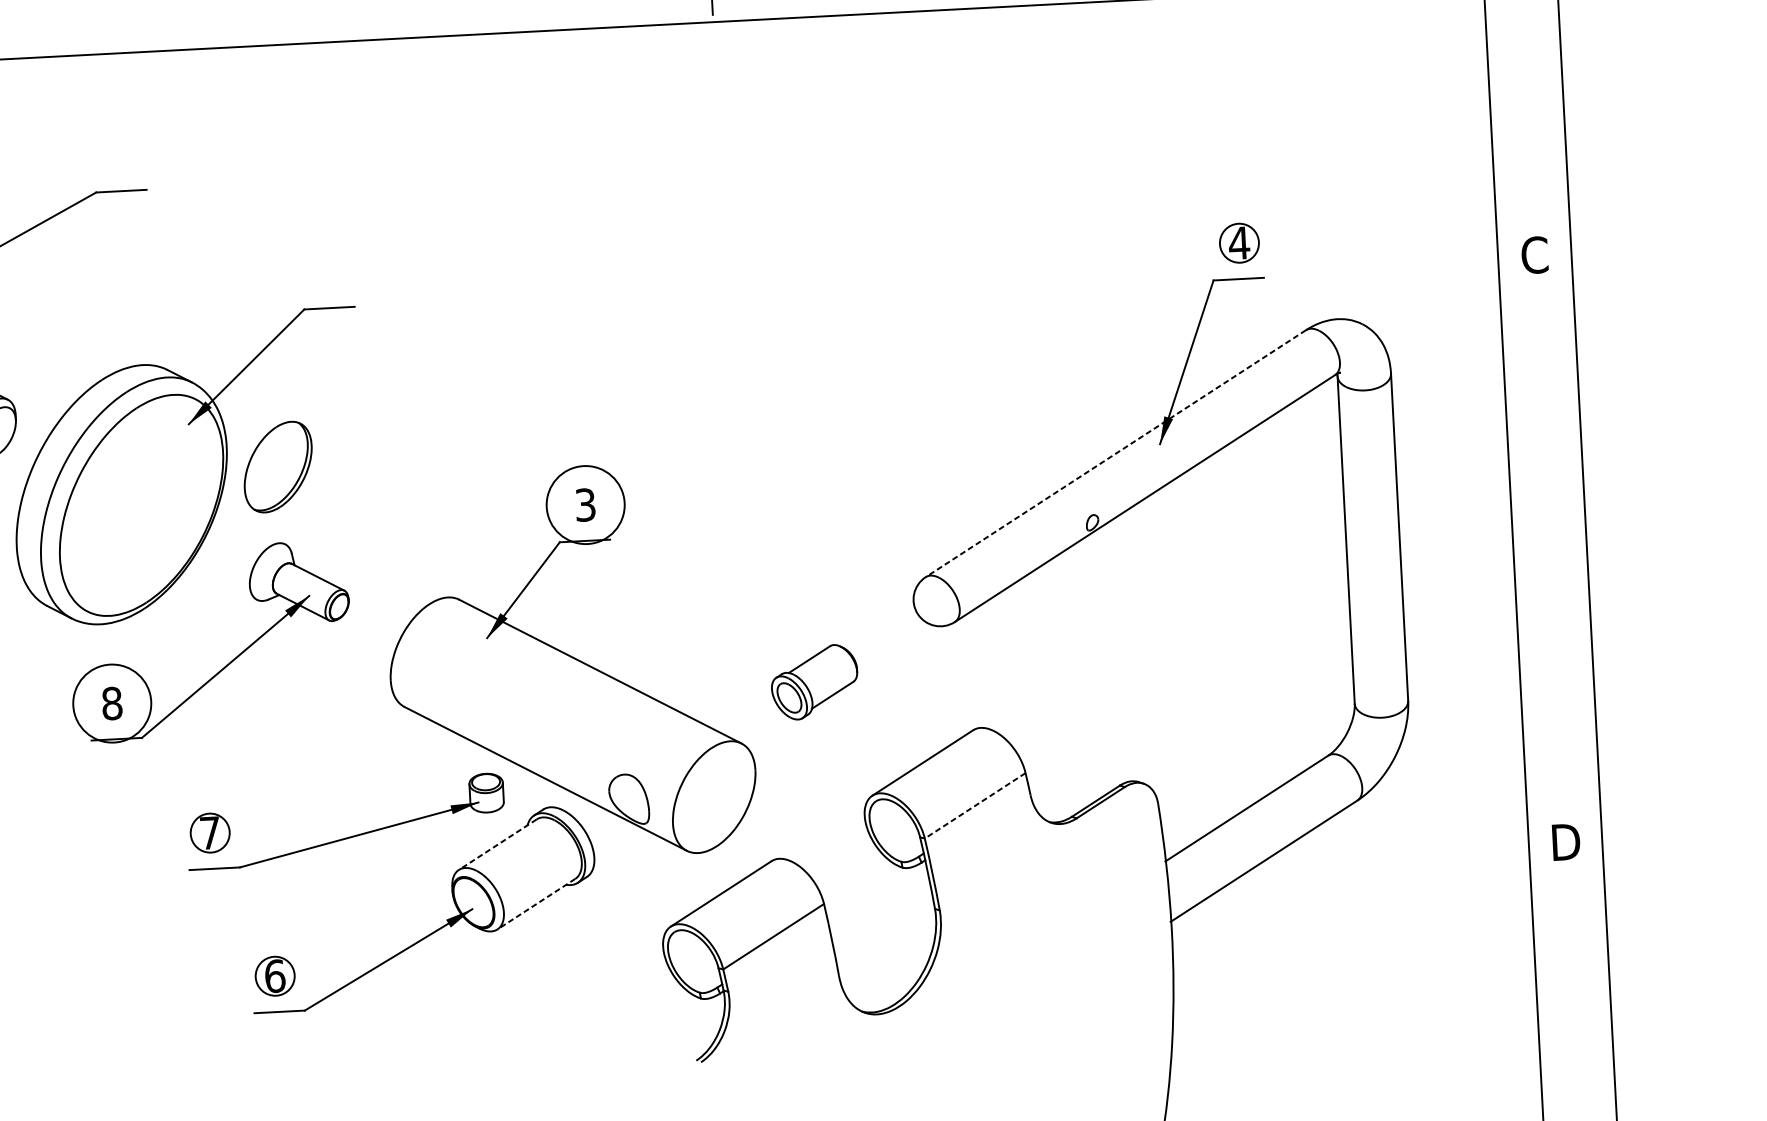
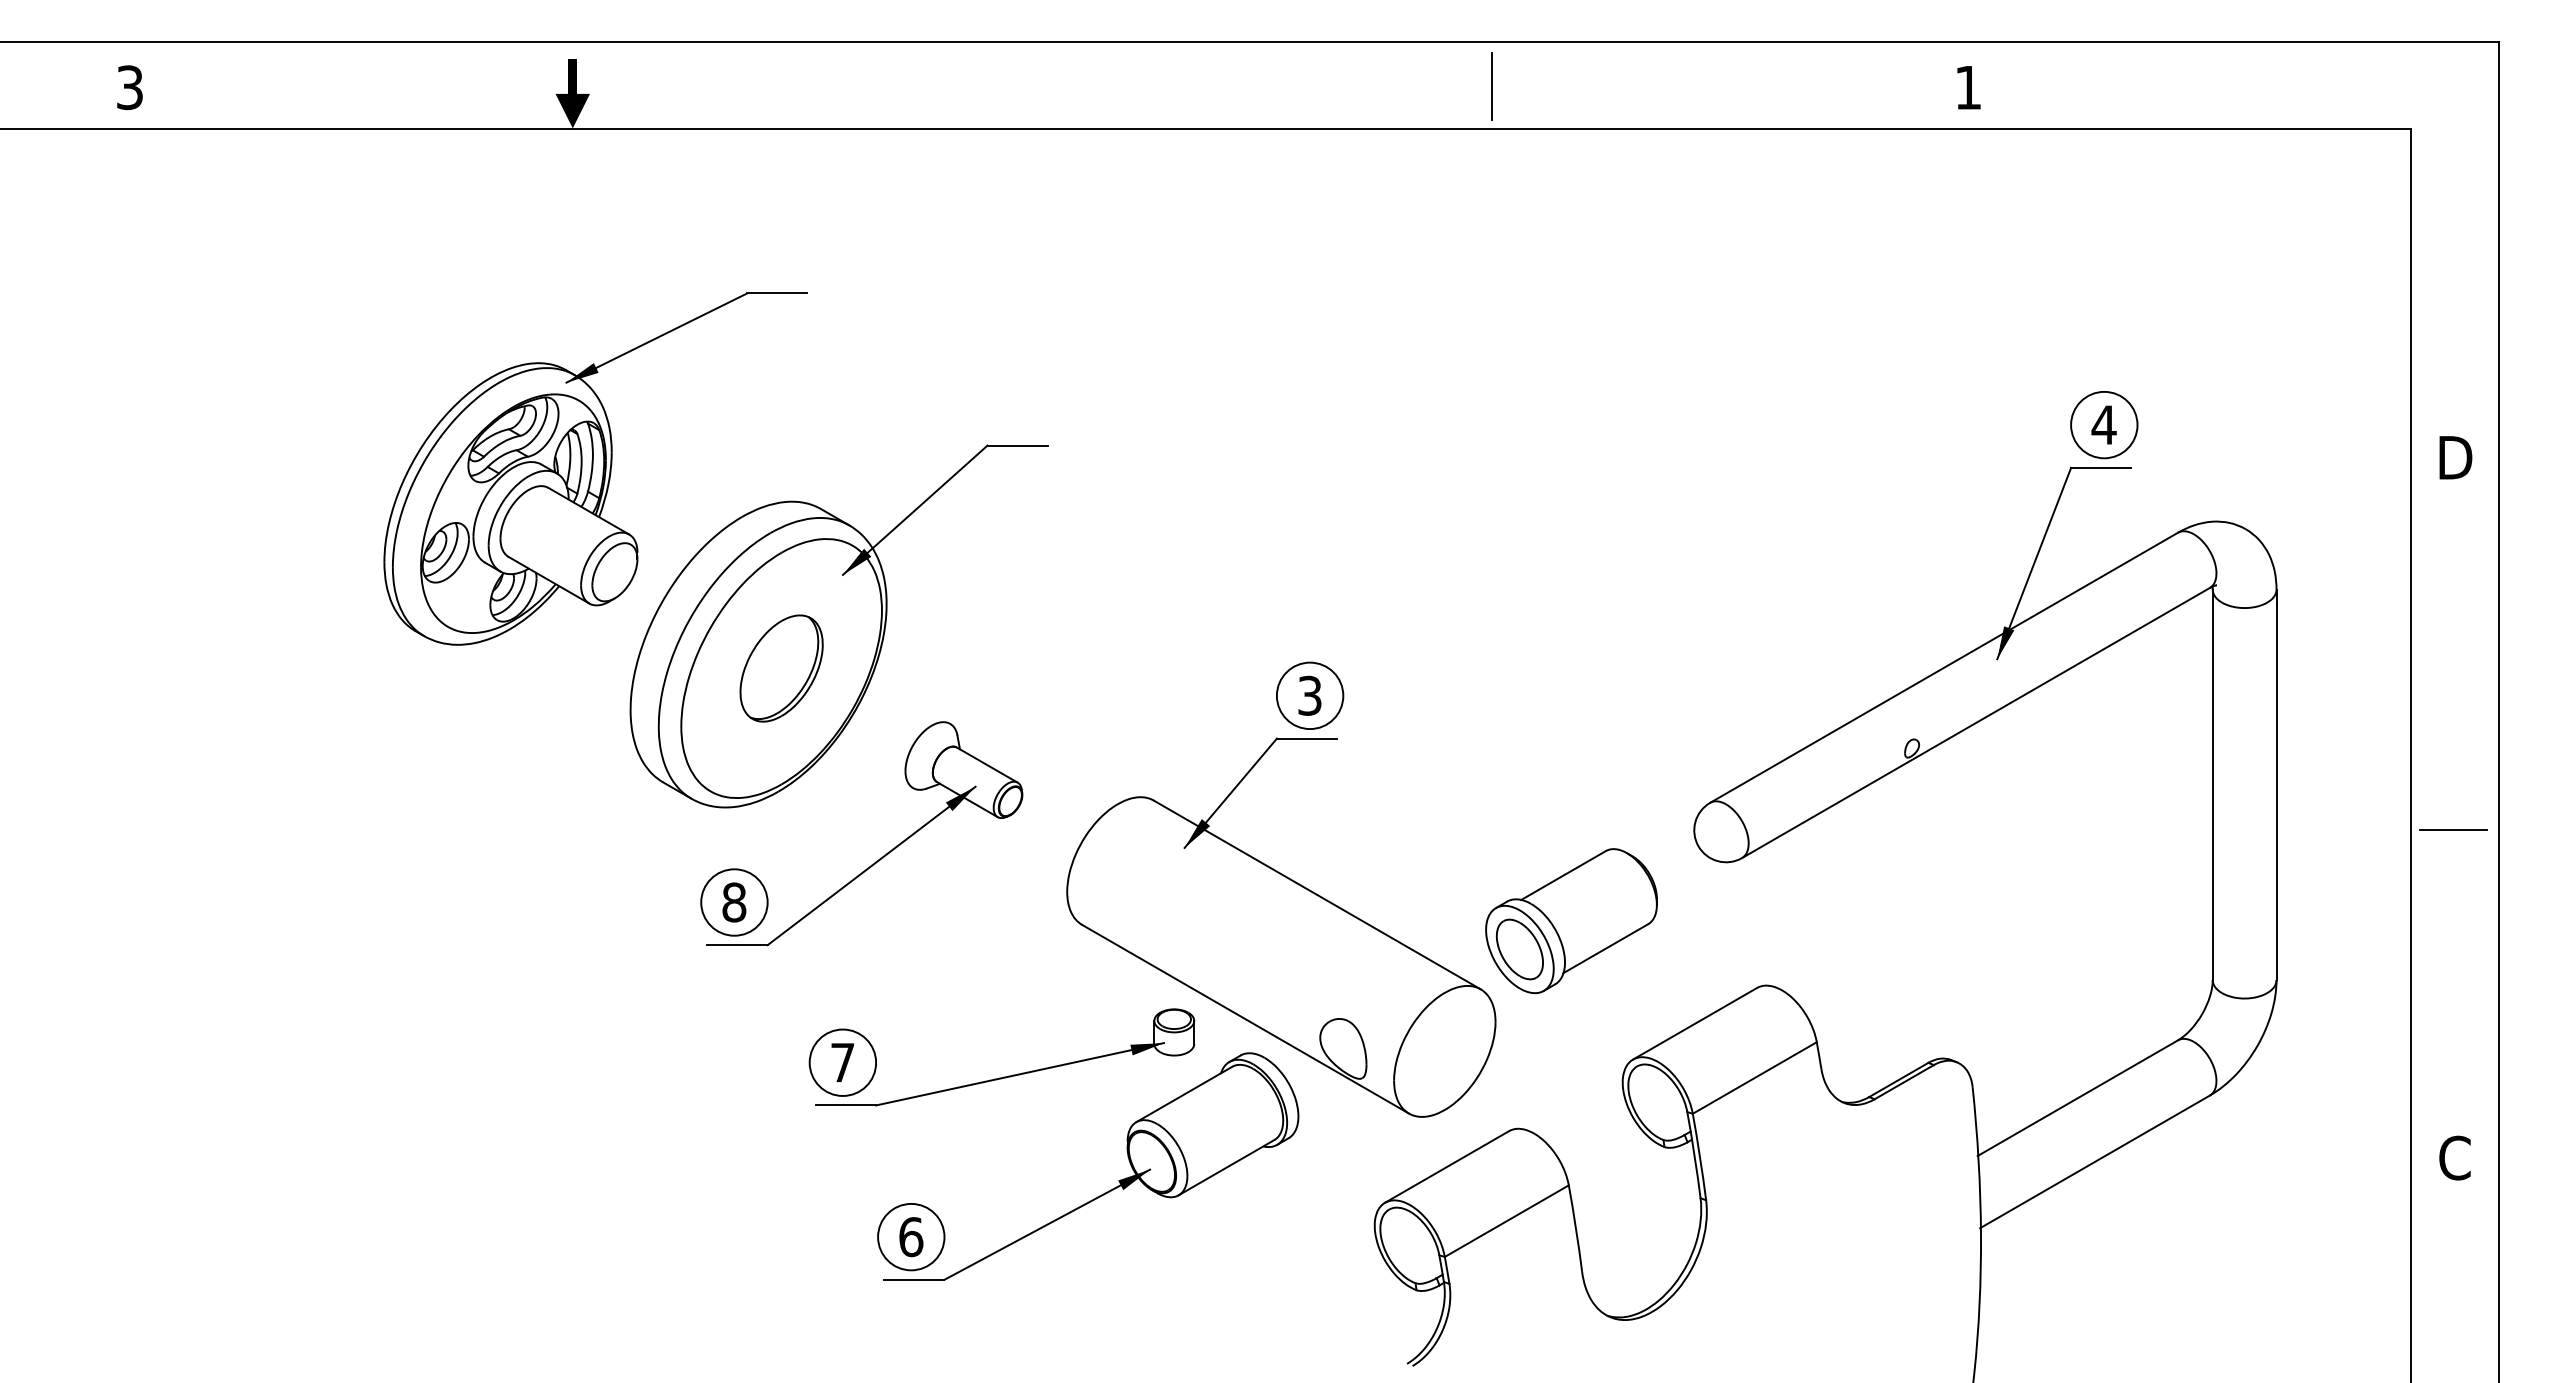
circle: (1239, 242) -> (2104, 424), size x1.43
text: (1535, 254) -> (2455, 457), C -> D
line: (1115, 454) -> (1943, 668), dashed -> solid
part: (278, 467) -> (781, 668), moved
circle: (585, 504) -> (1309, 695), size x0.71
line: (1549, 566) -> (2453, 829), added
part: (814, 681) -> (1571, 920), size x1.67
circle: (112, 703) -> (734, 902), size x0.71
line: (974, 806) -> (1754, 1078), dashed -> solid
circle: (209, 832) -> (842, 1062), size x1.43
text: (1565, 841) -> (2455, 1157), D -> C
line: (497, 844) -> (1183, 1094), dashed -> solid
line: (536, 904) -> (1226, 1167), dashed -> solid
circle: (275, 975) -> (911, 1236), size x1.43

